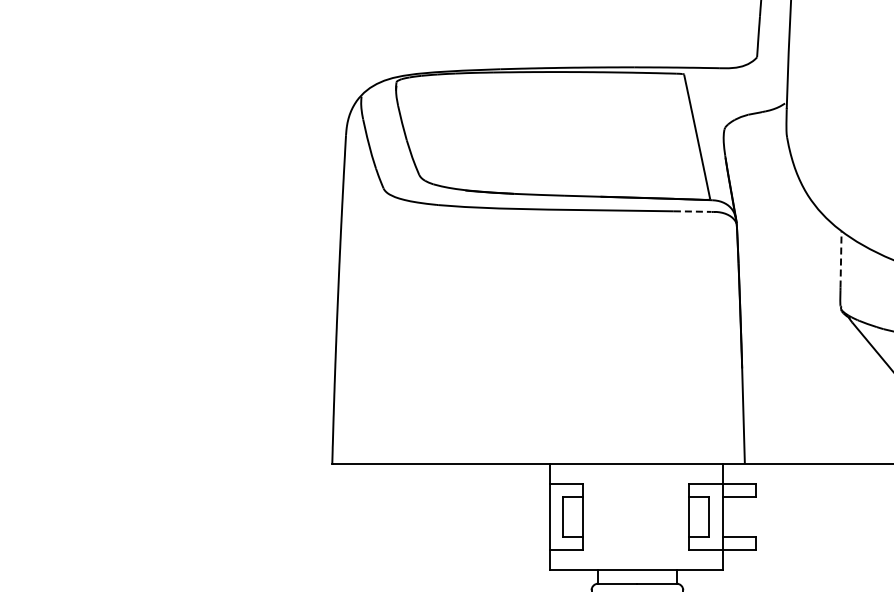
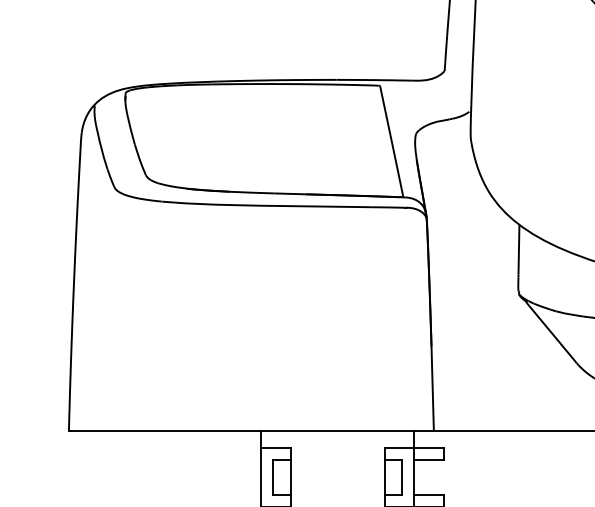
line: (692, 211) -> (387, 207), dashed -> solid
line: (841, 258) -> (519, 248), dashed -> solid

